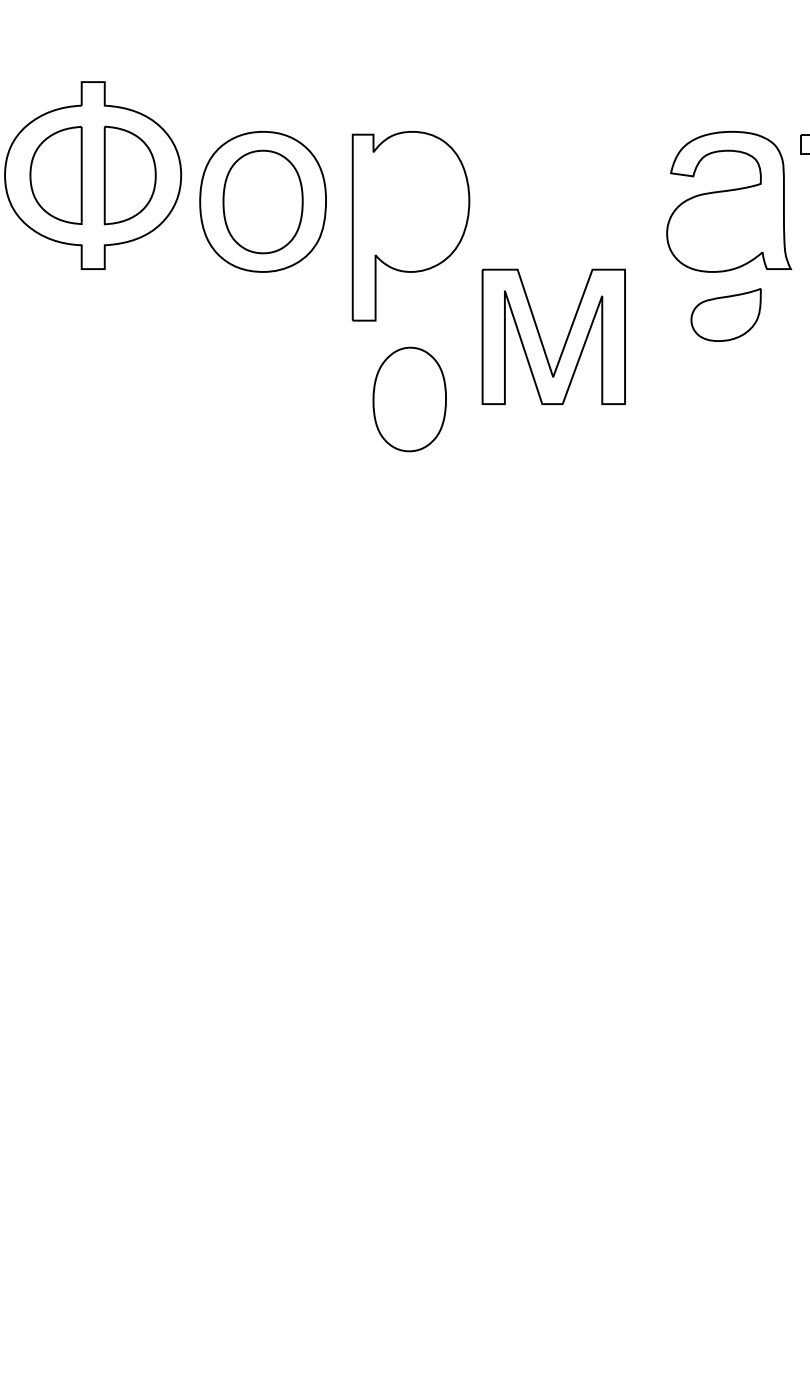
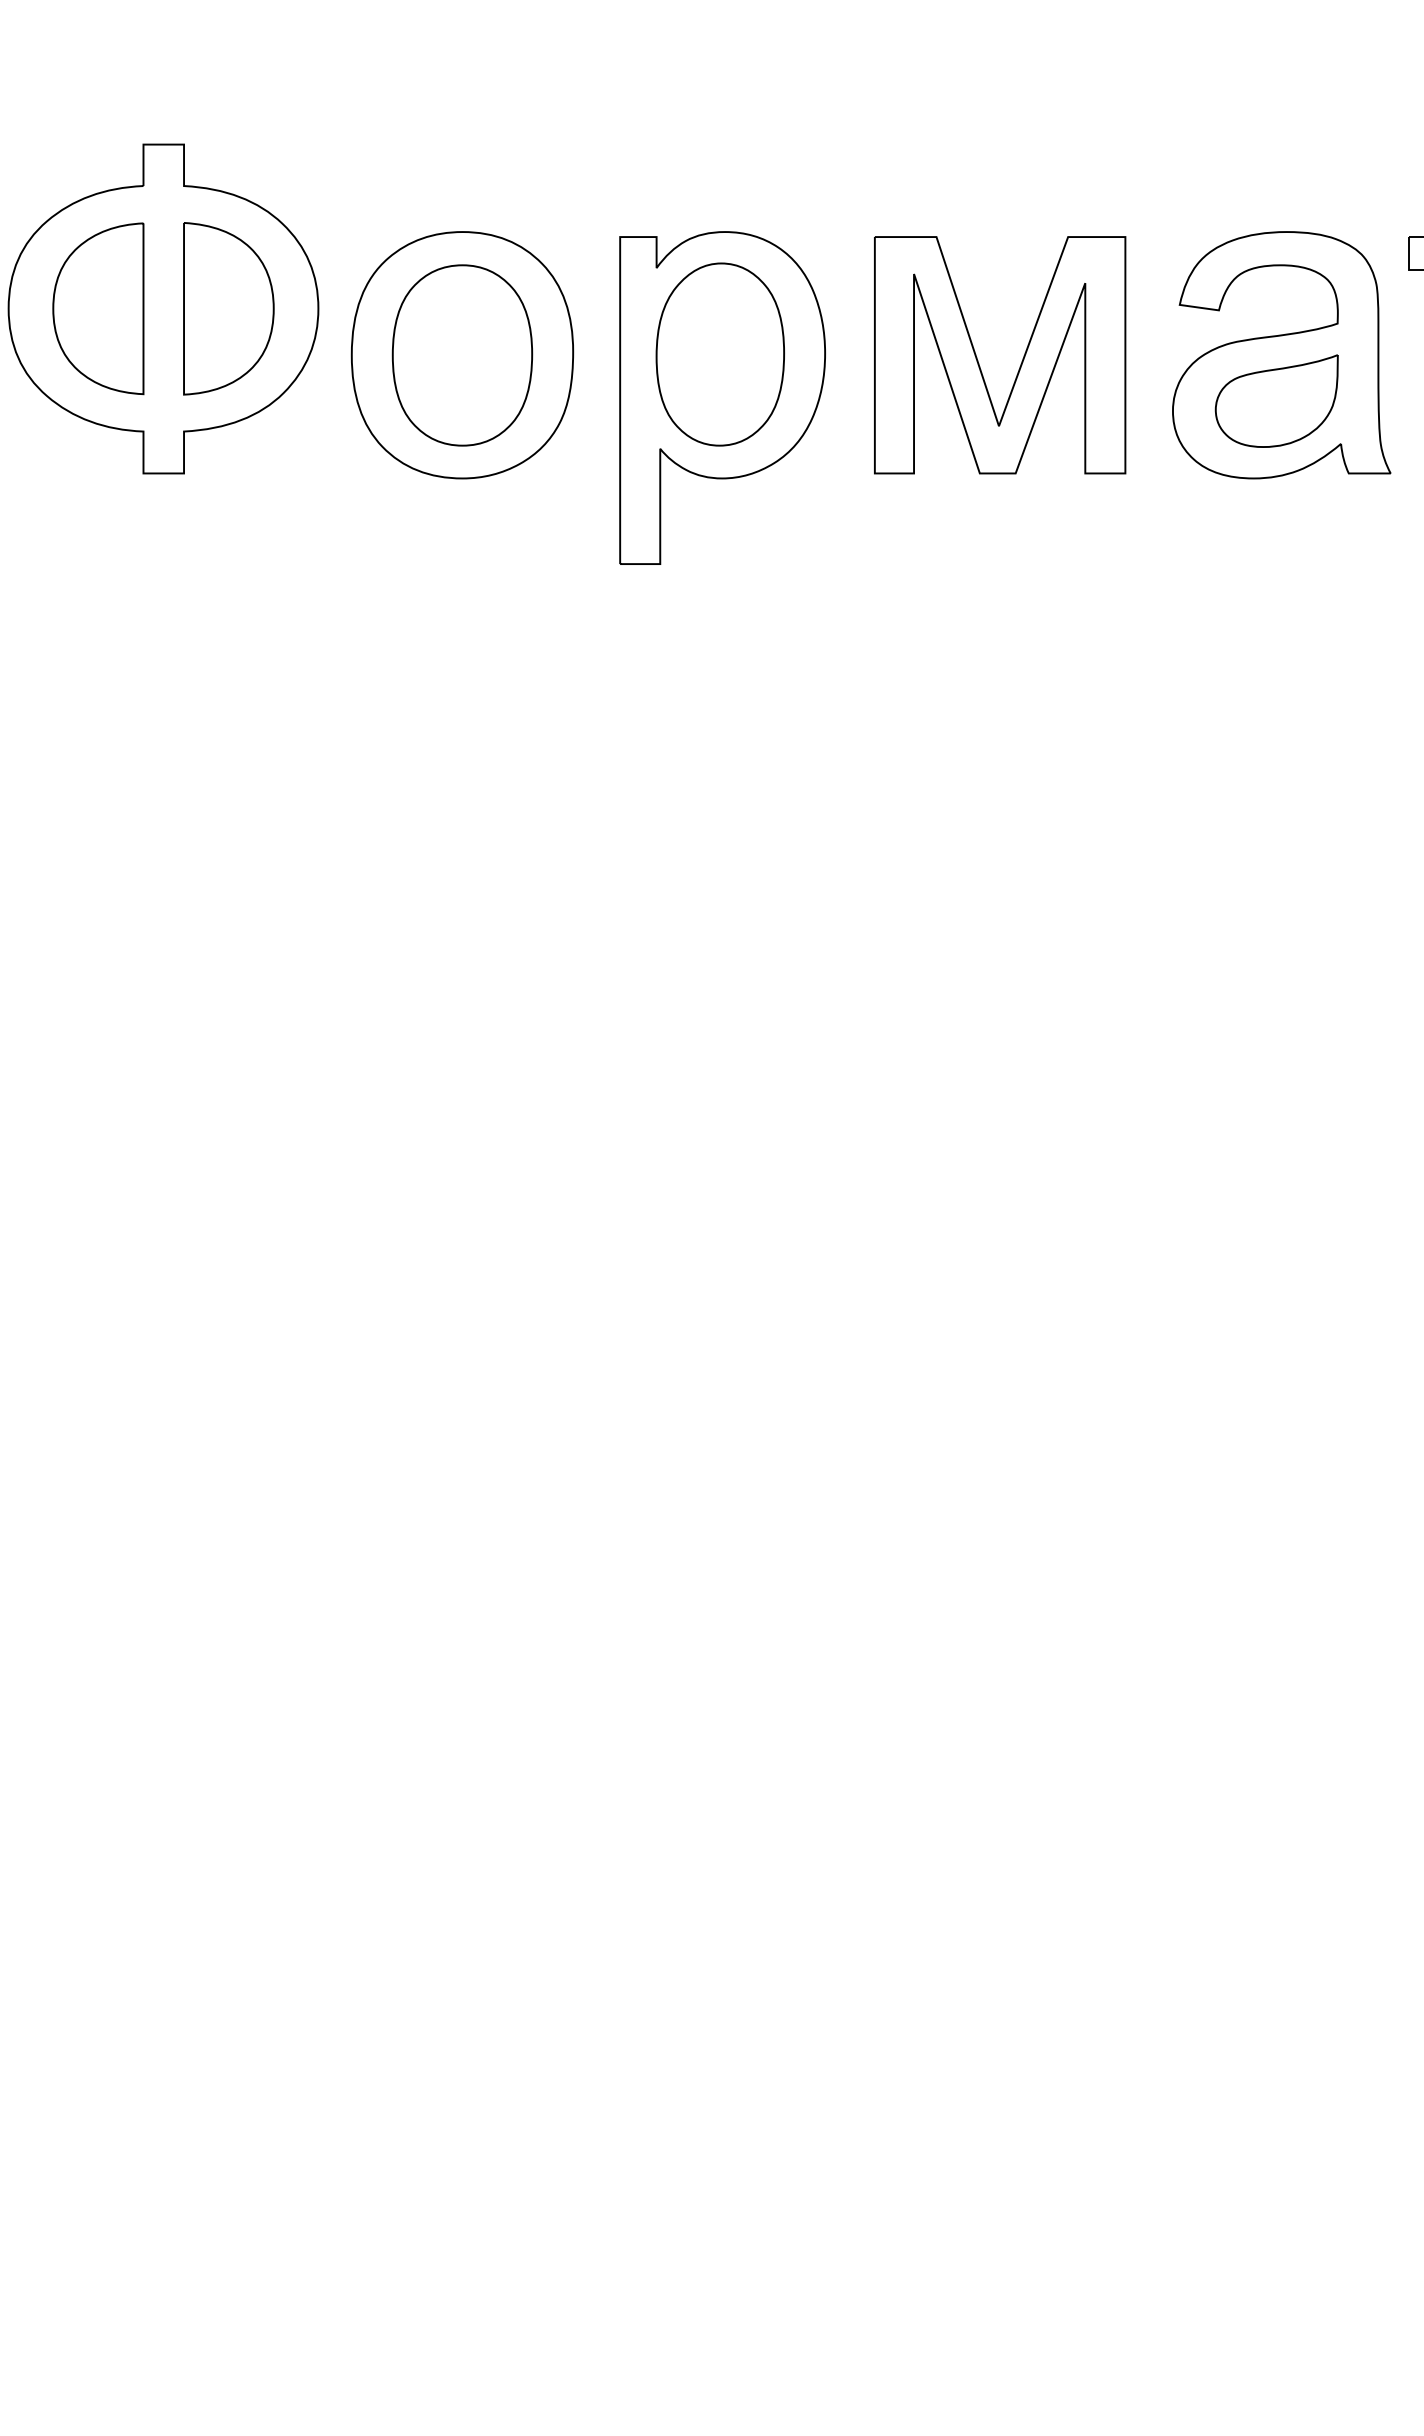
part: (725, 314) -> (1275, 400), moved
part: (542, 341) -> (980, 363), moved
part: (409, 399) -> (719, 354), moved

